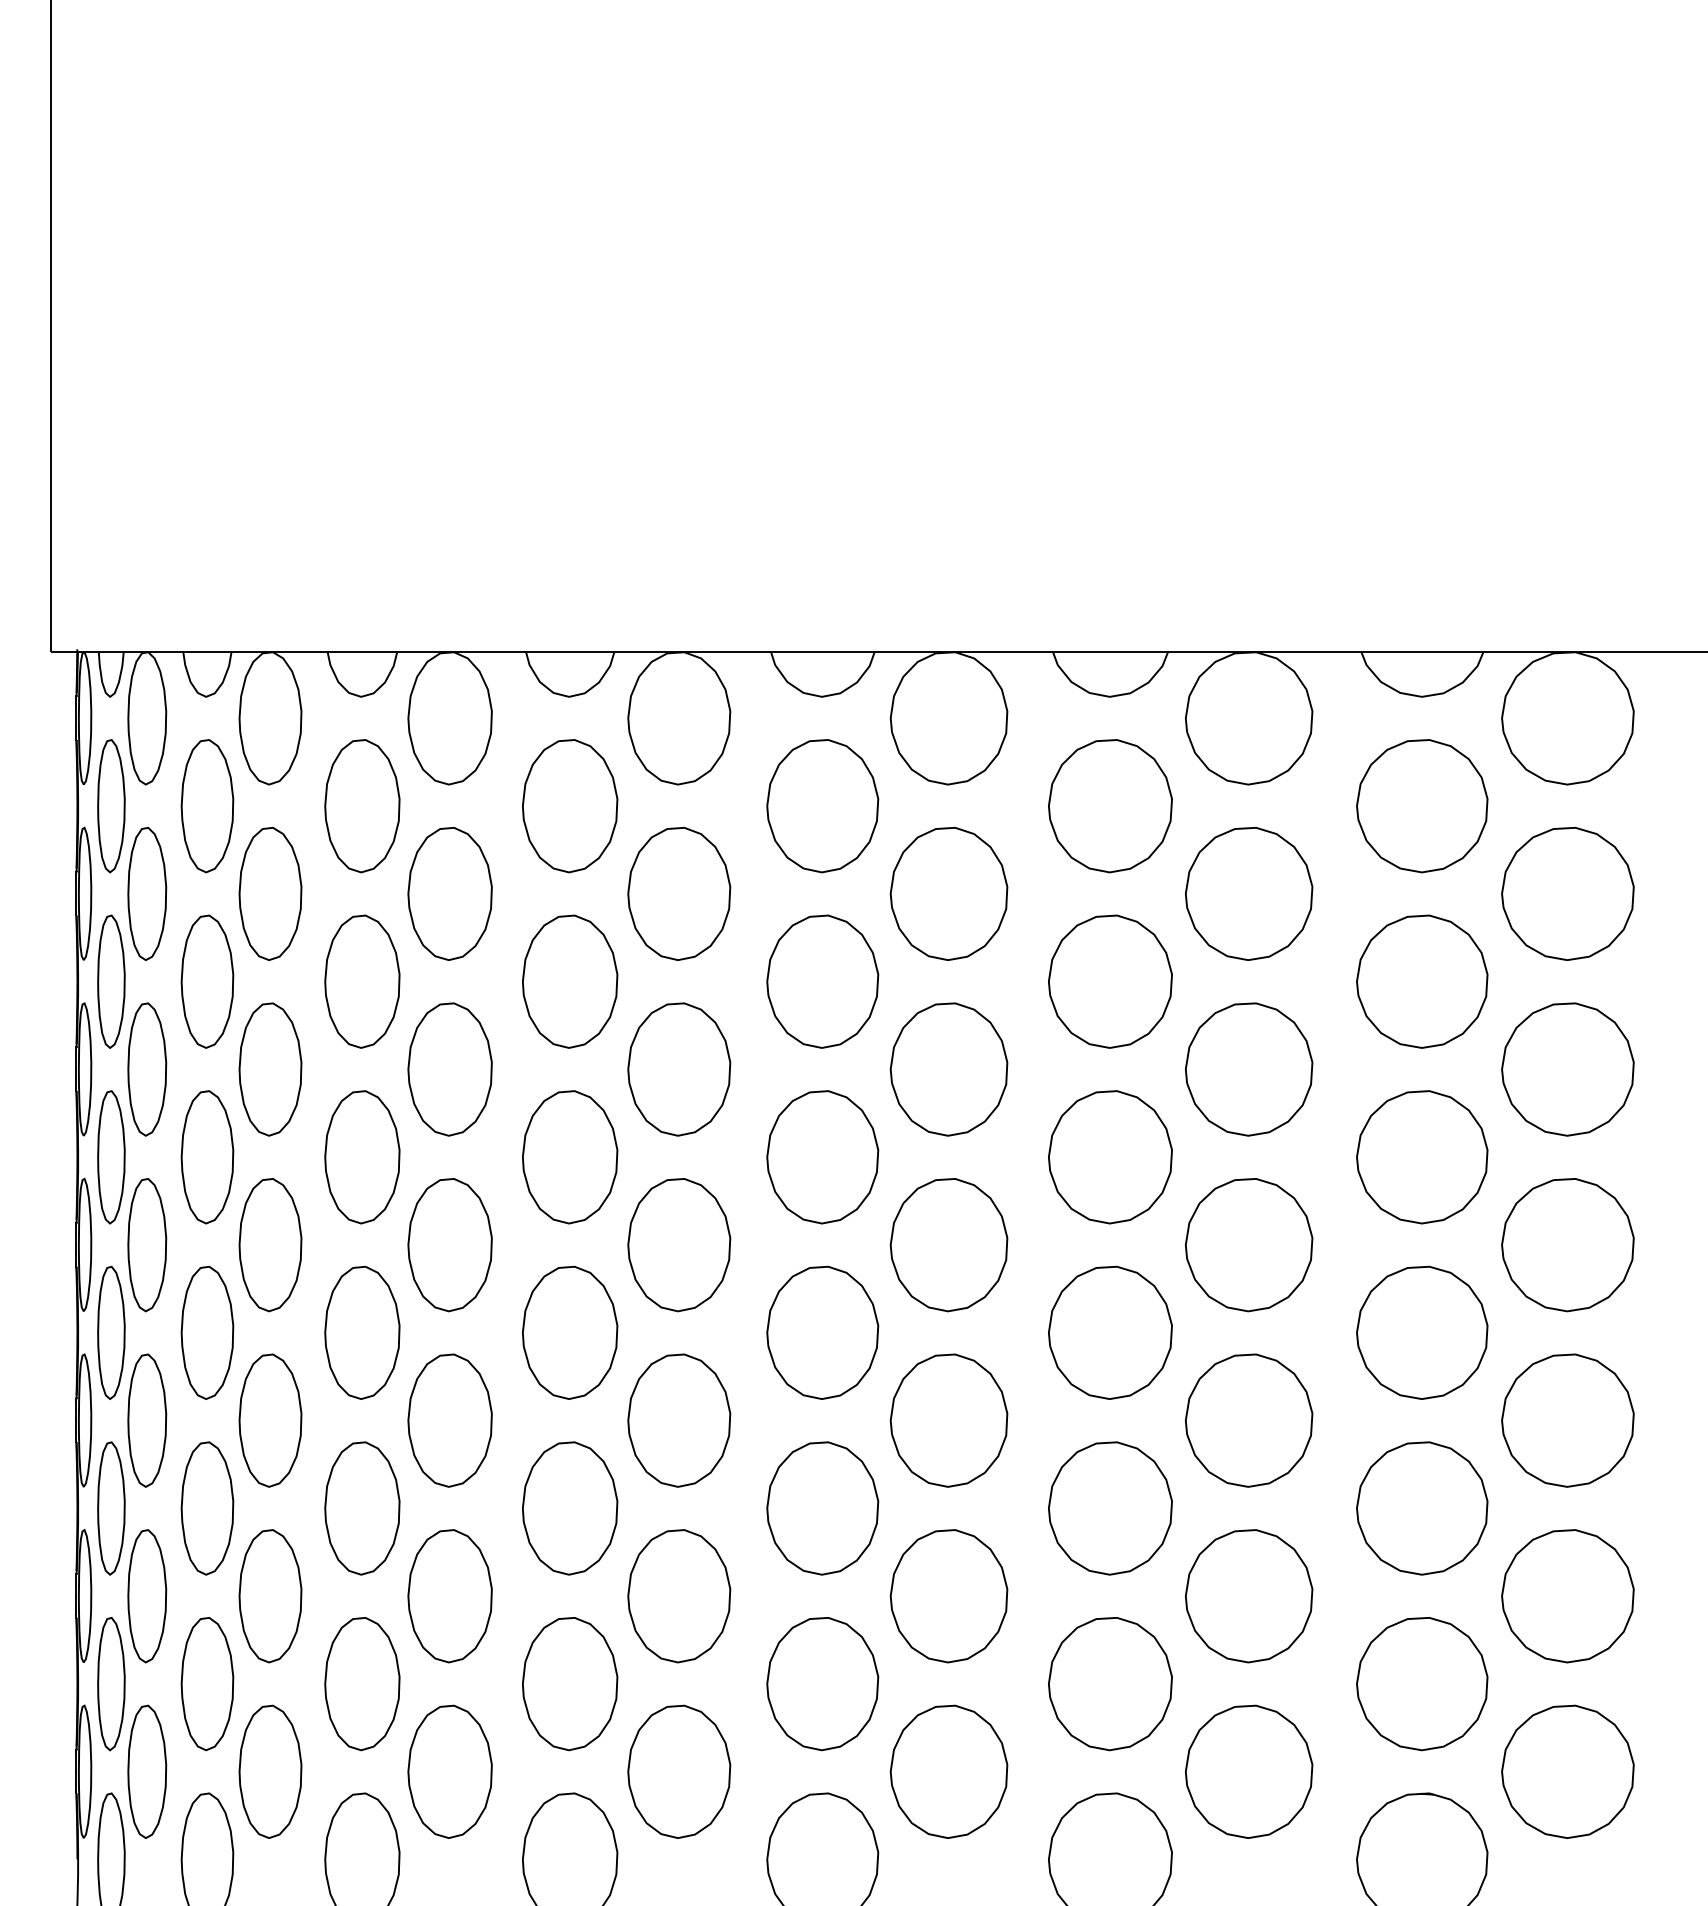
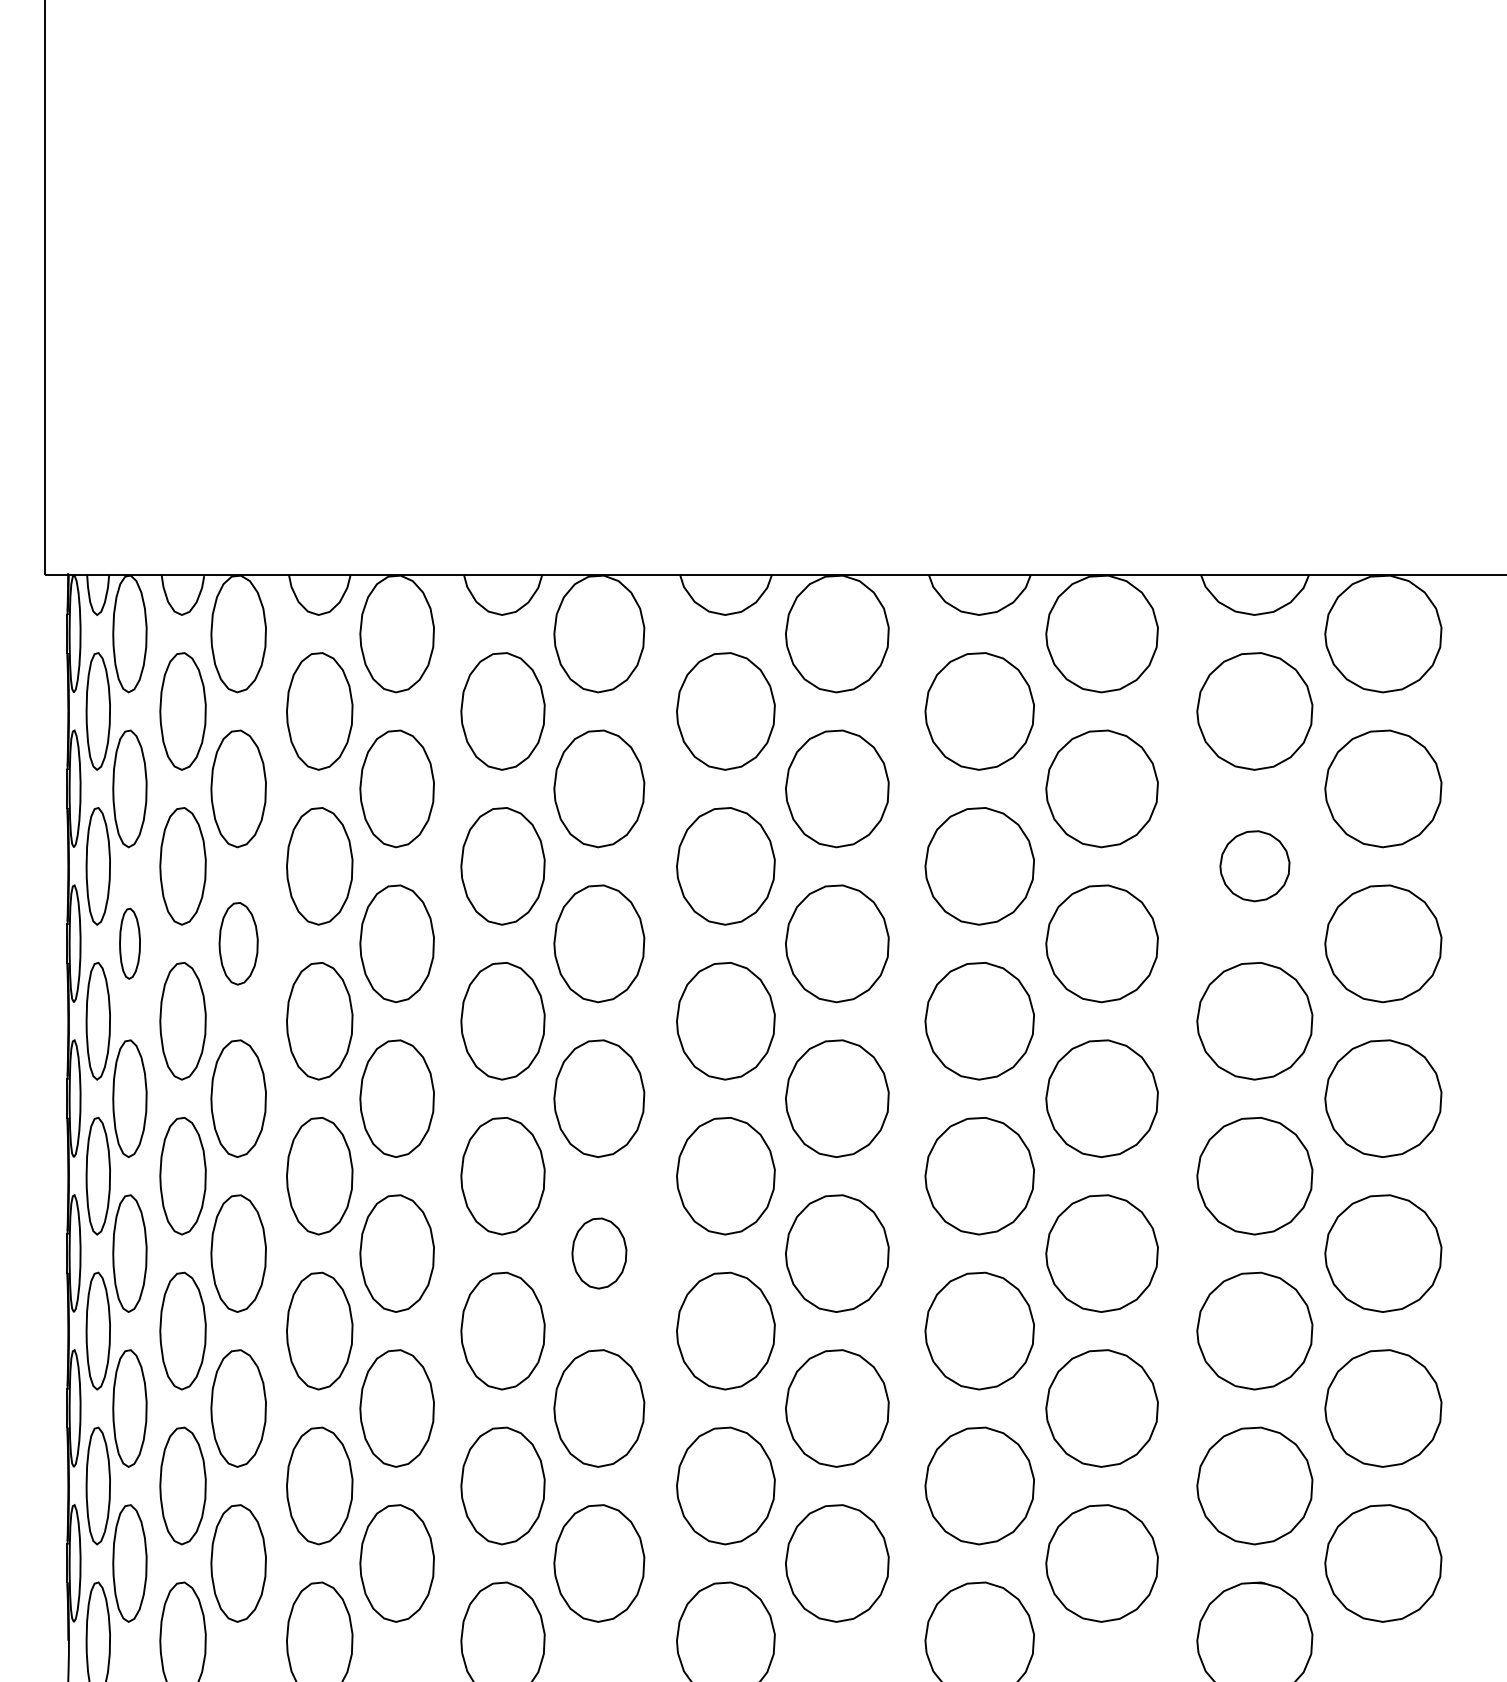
part: (1422, 981) -> (1255, 866), size x0.6
part: (147, 1069) -> (130, 943), size x0.6
part: (270, 1069) -> (238, 943), size x0.7
part: (679, 1420) -> (599, 1253), size x0.6

